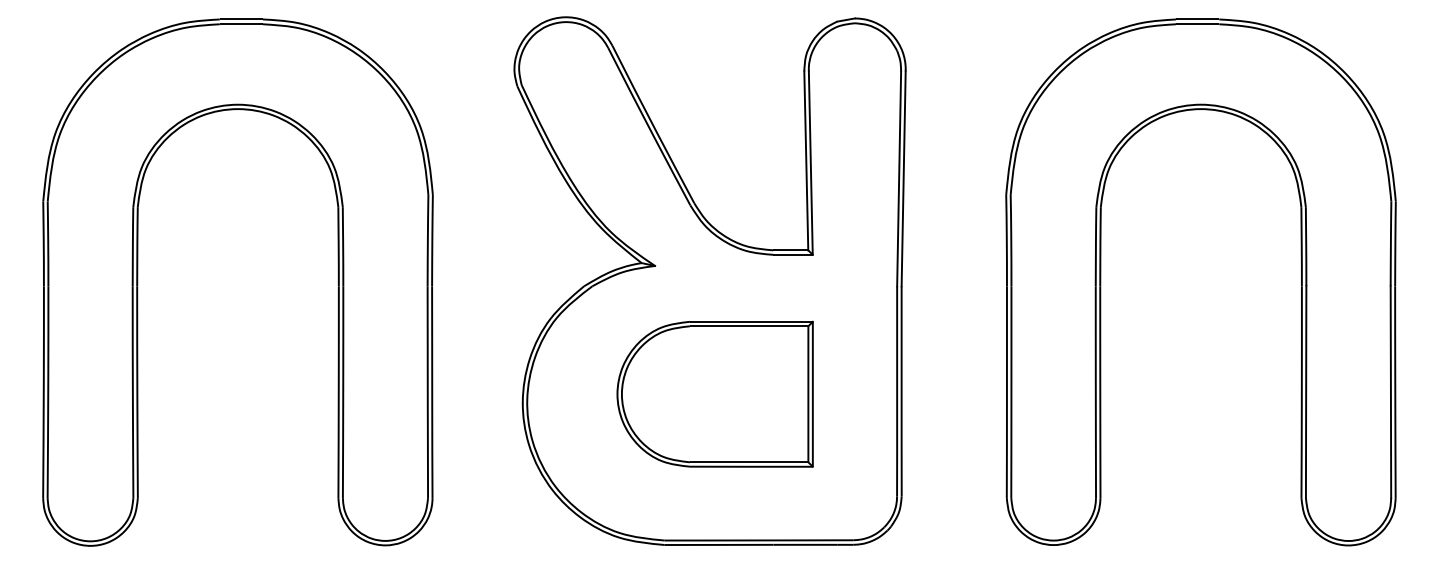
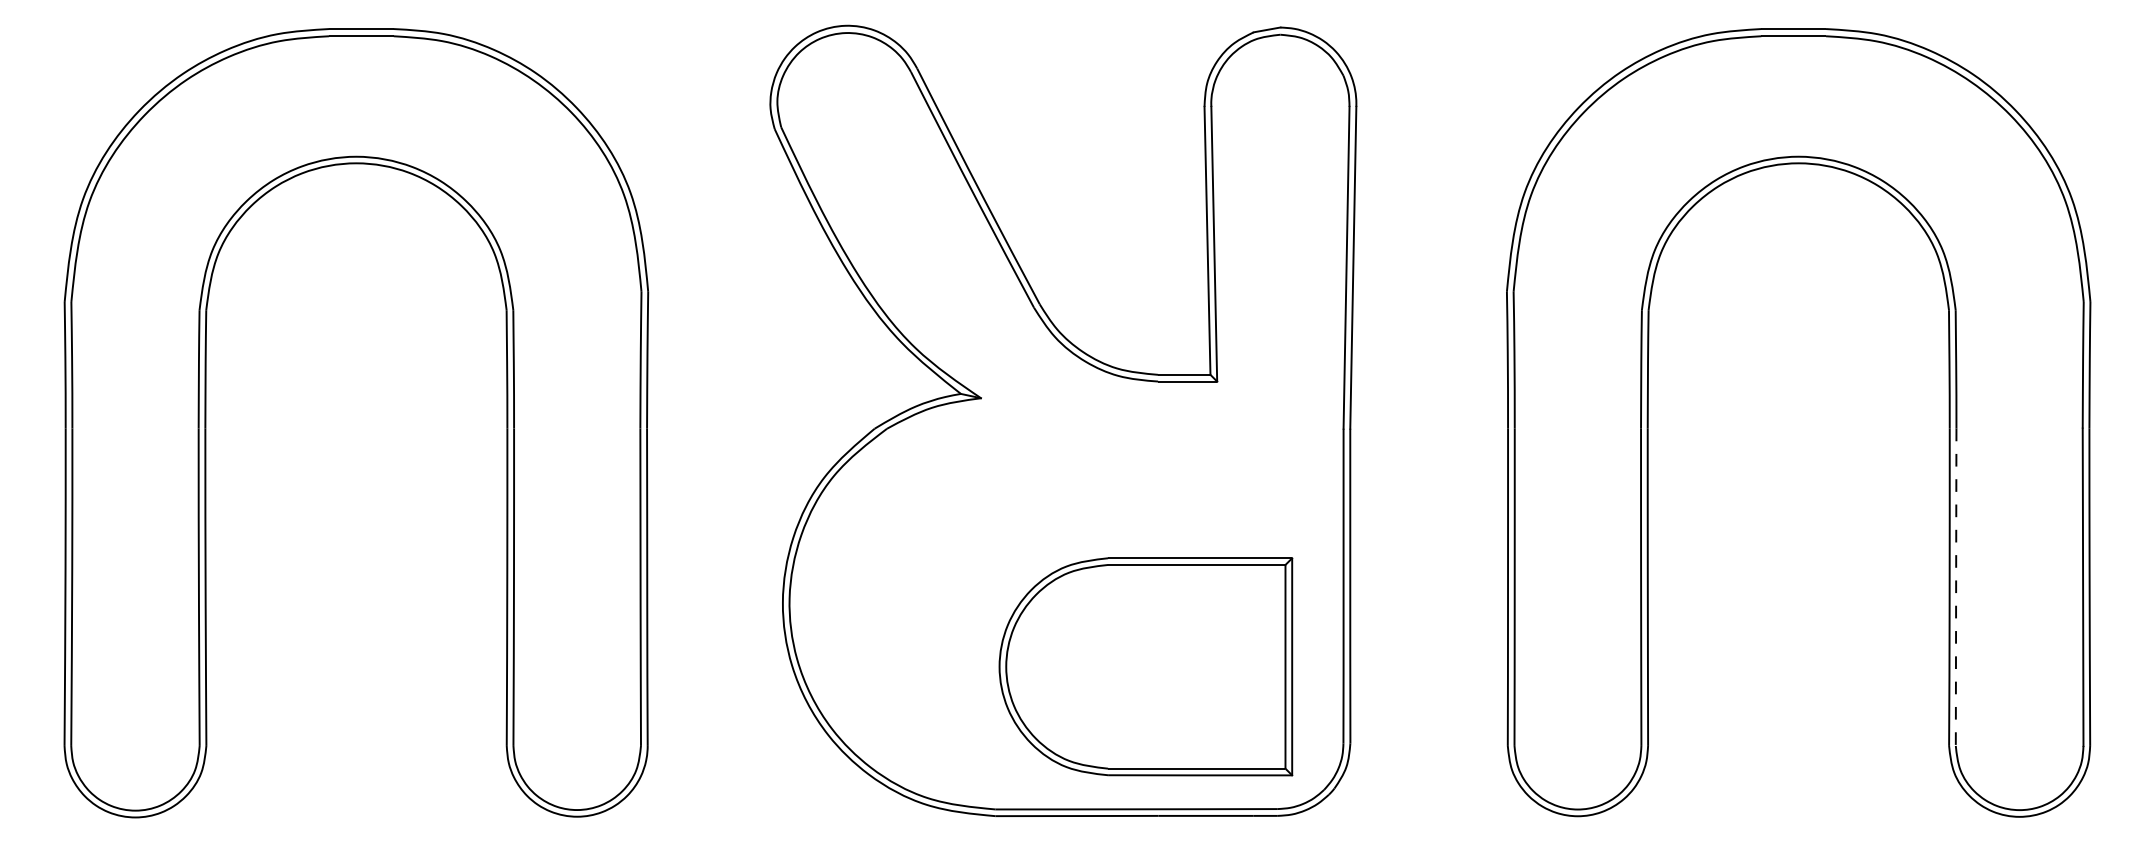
line: (1306, 392) -> (1956, 587), solid -> dashed
part: (714, 393) -> (1144, 665), moved

